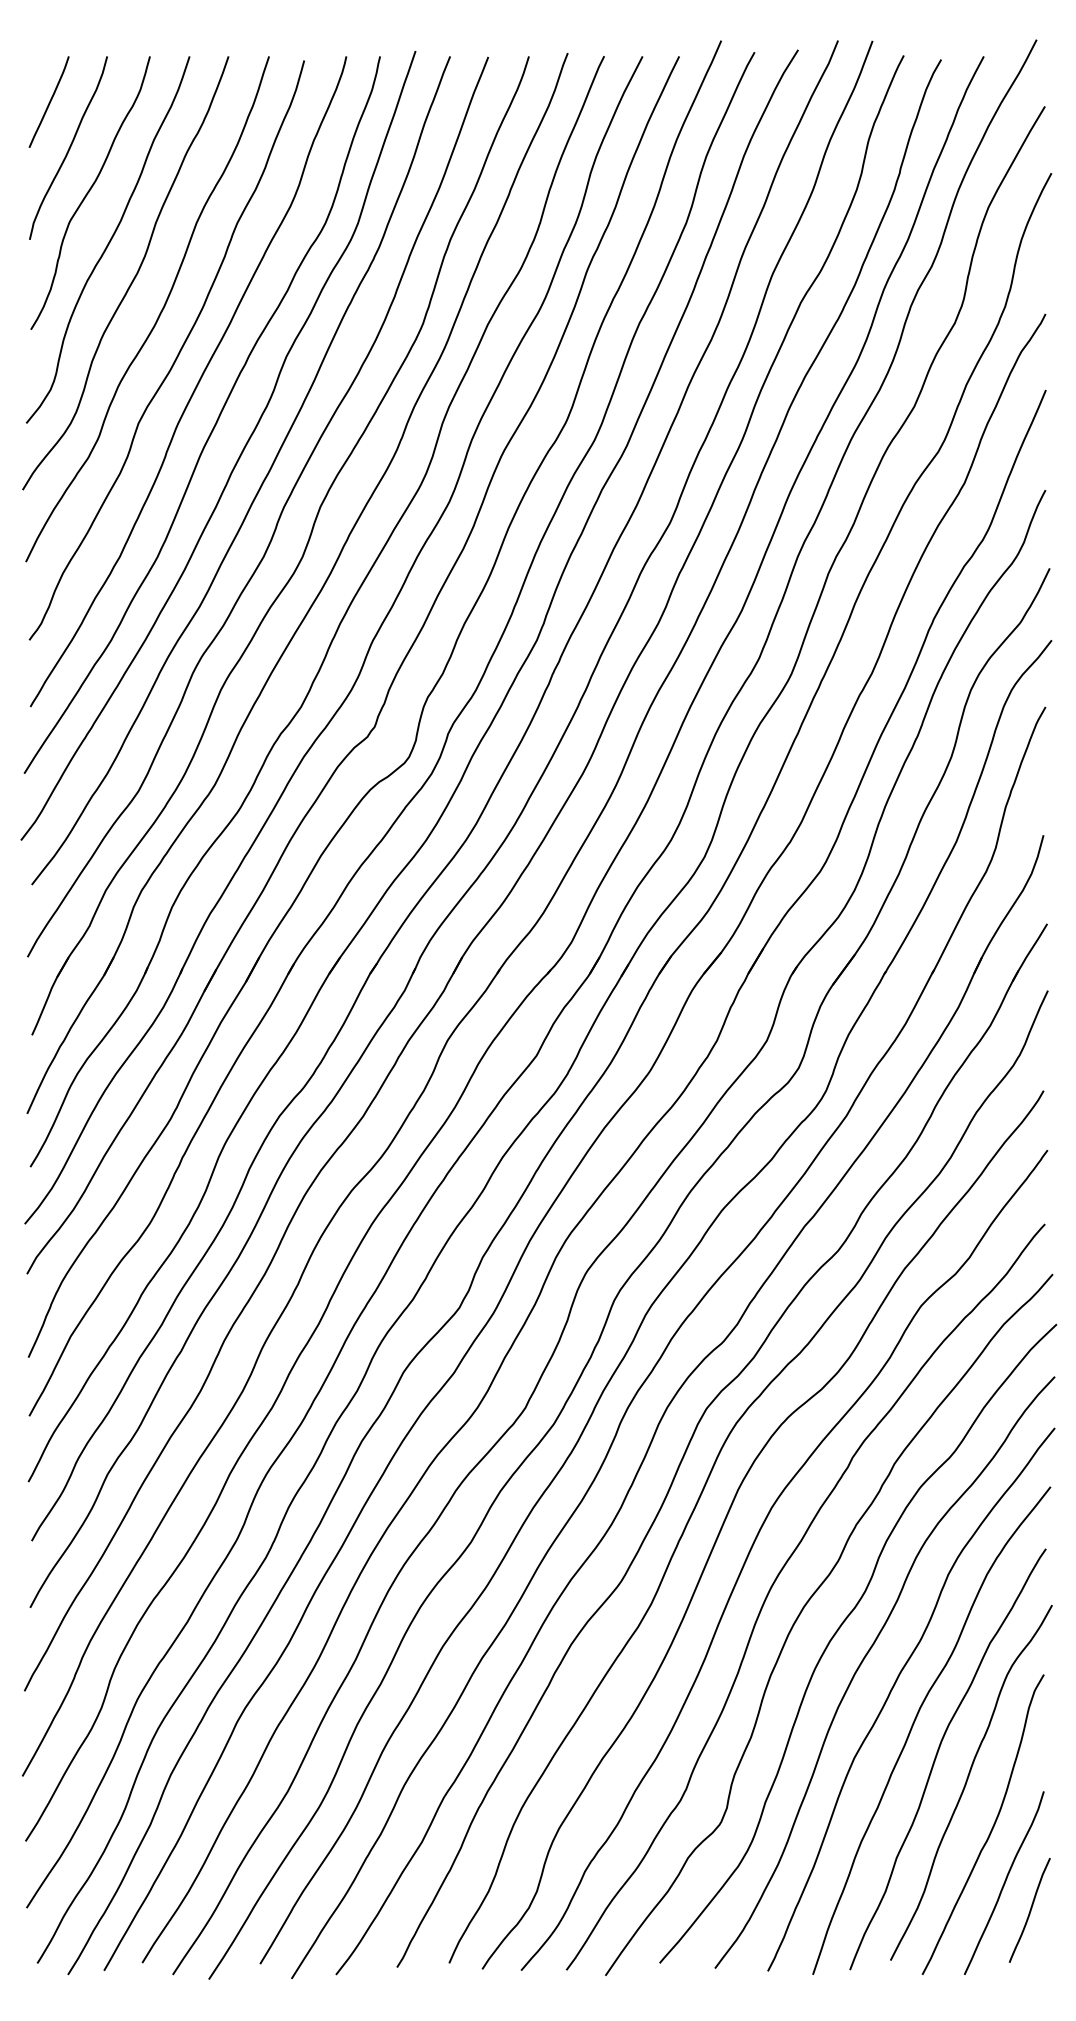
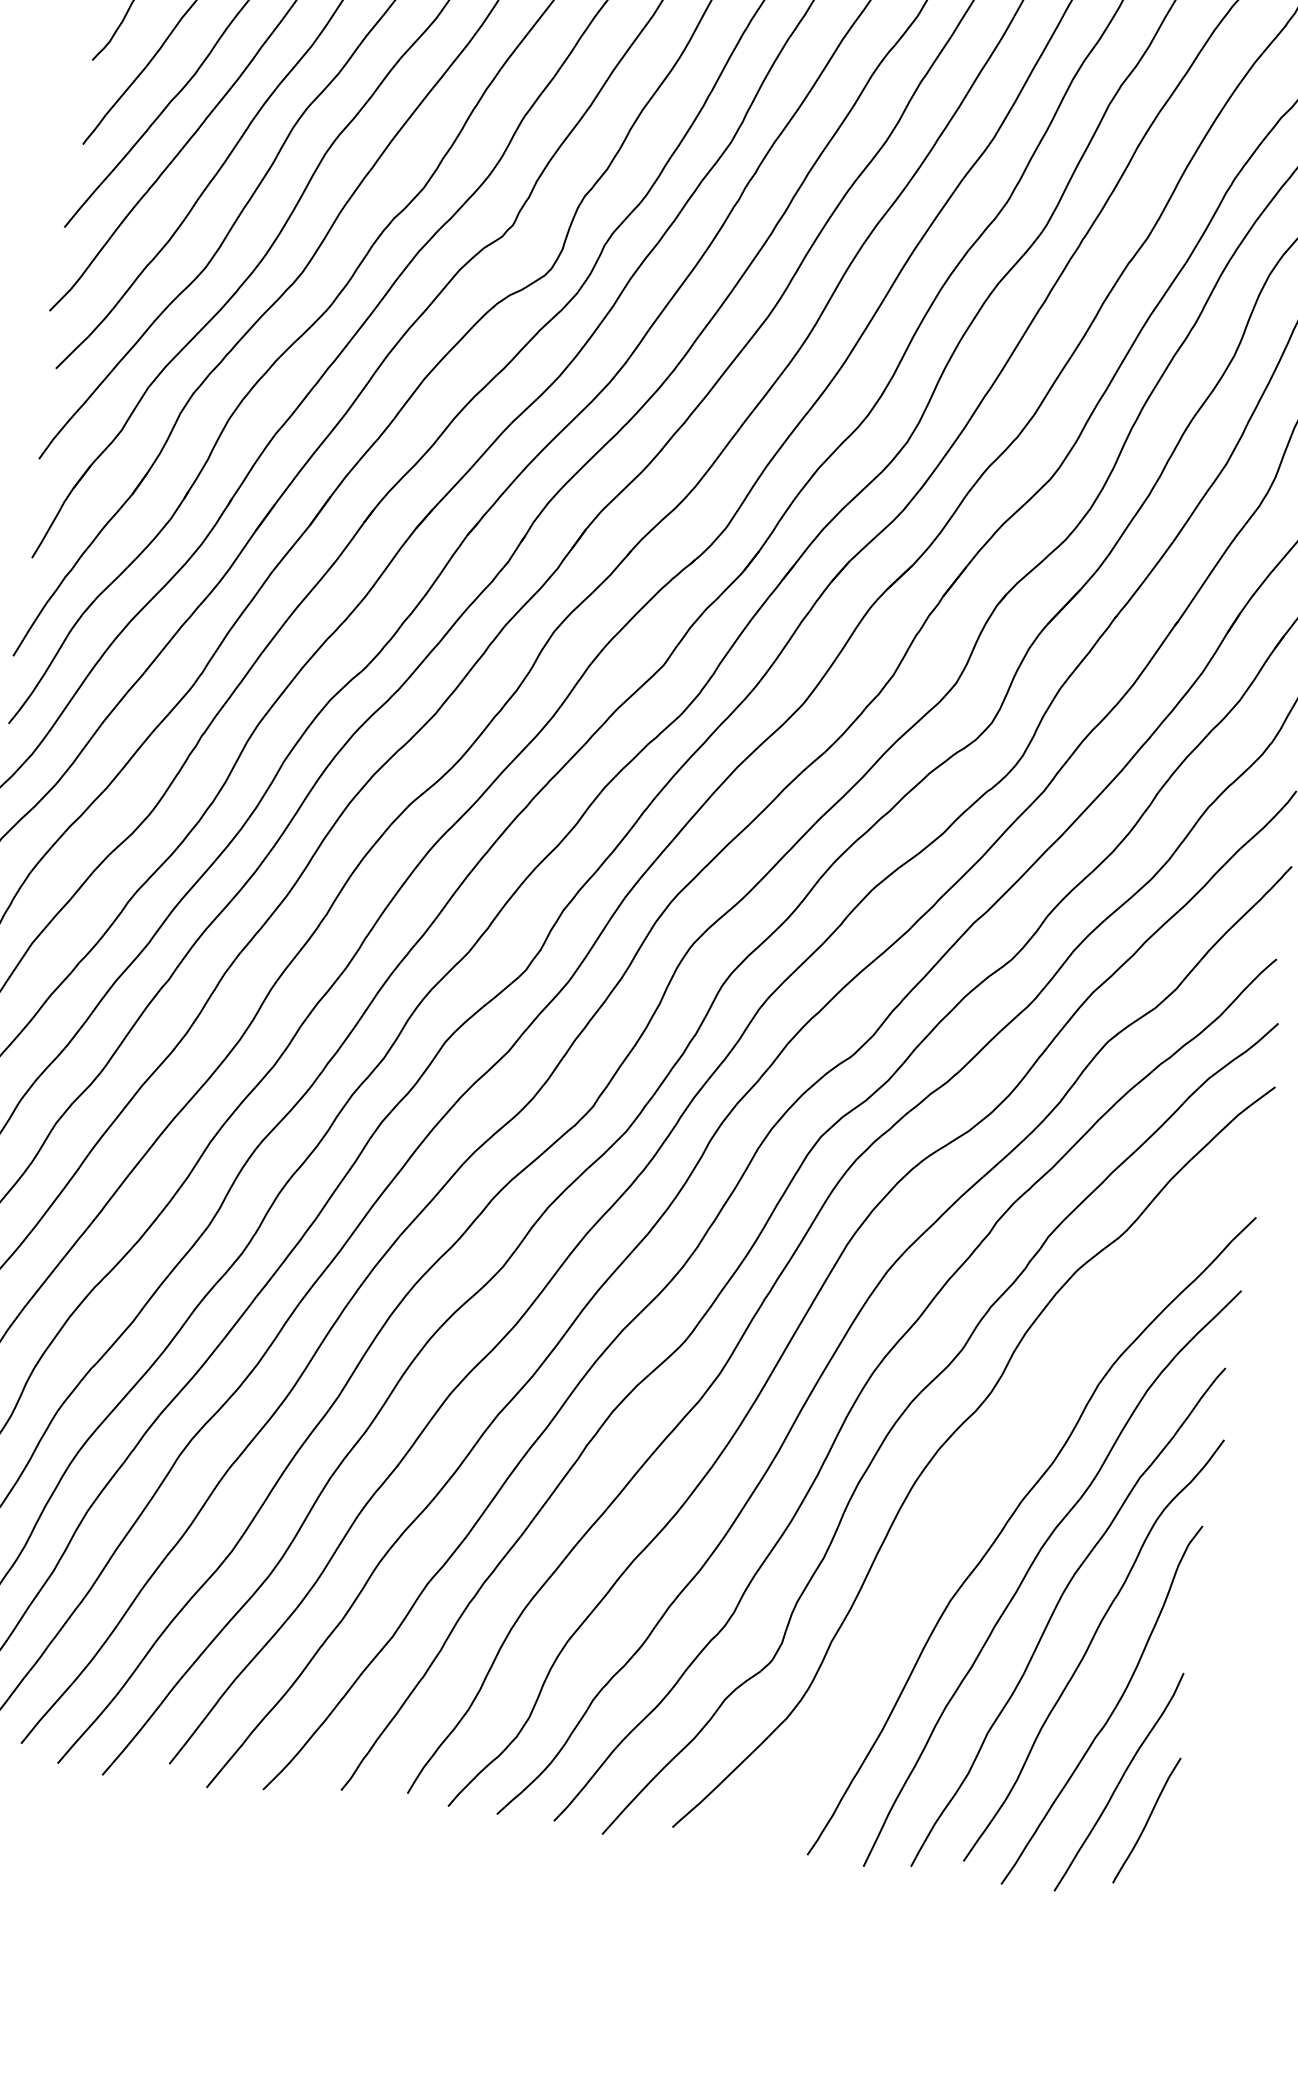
curve: (865, 1658) -> (980, 1476), removed

